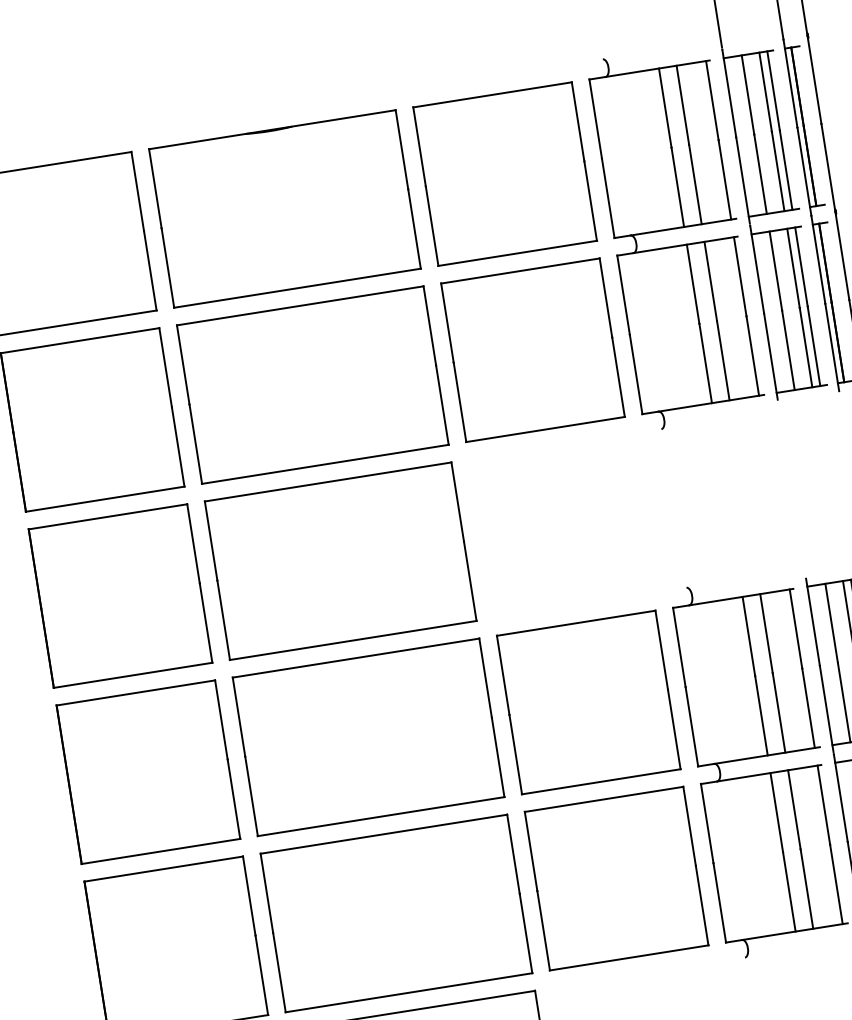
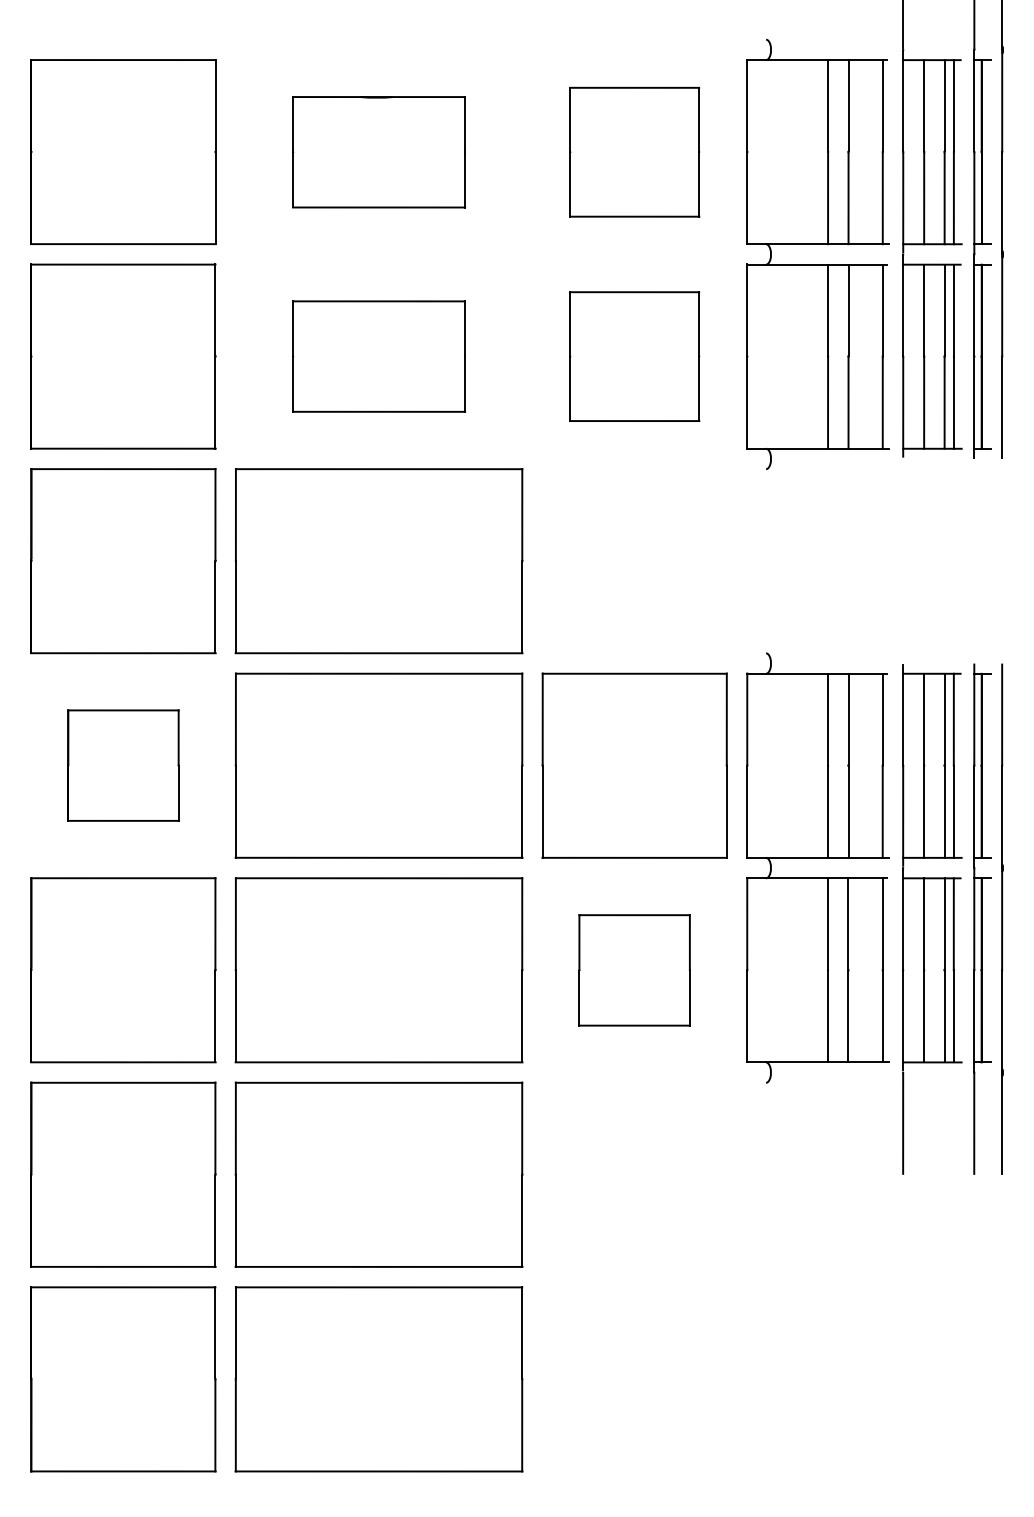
part: (504, 174) -> (634, 152), size x0.7
part: (284, 209) -> (378, 152), size x0.6
part: (532, 350) -> (634, 356), size x0.7
part: (312, 385) -> (378, 356), size x0.6
part: (148, 771) -> (123, 765), size x0.6
part: (616, 878) -> (634, 970), size x0.6

